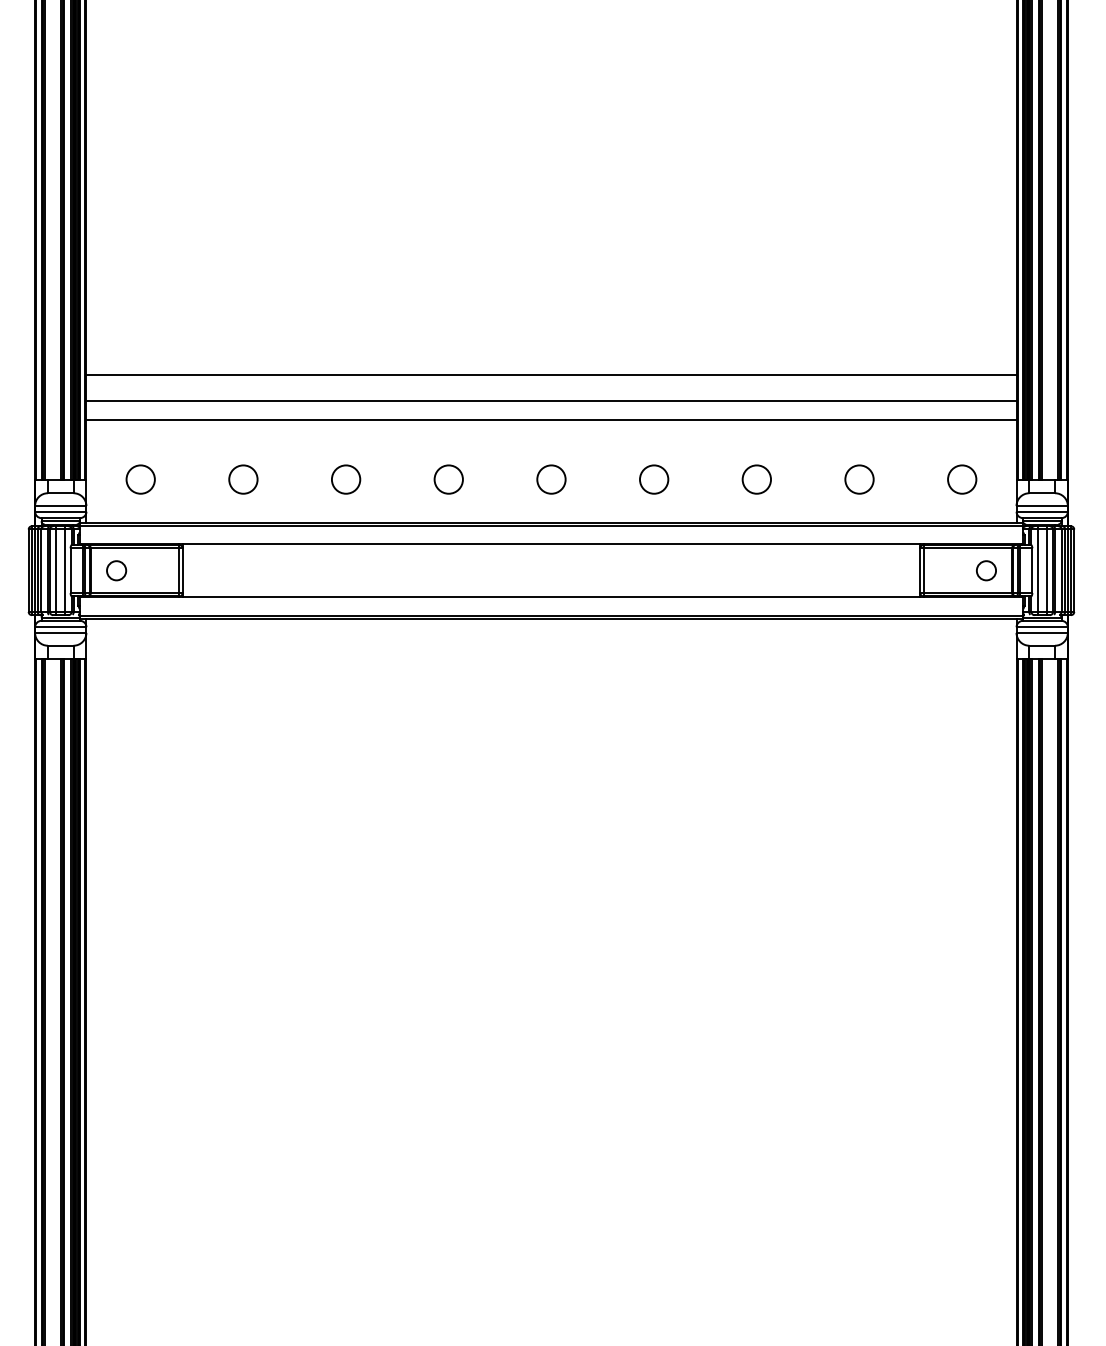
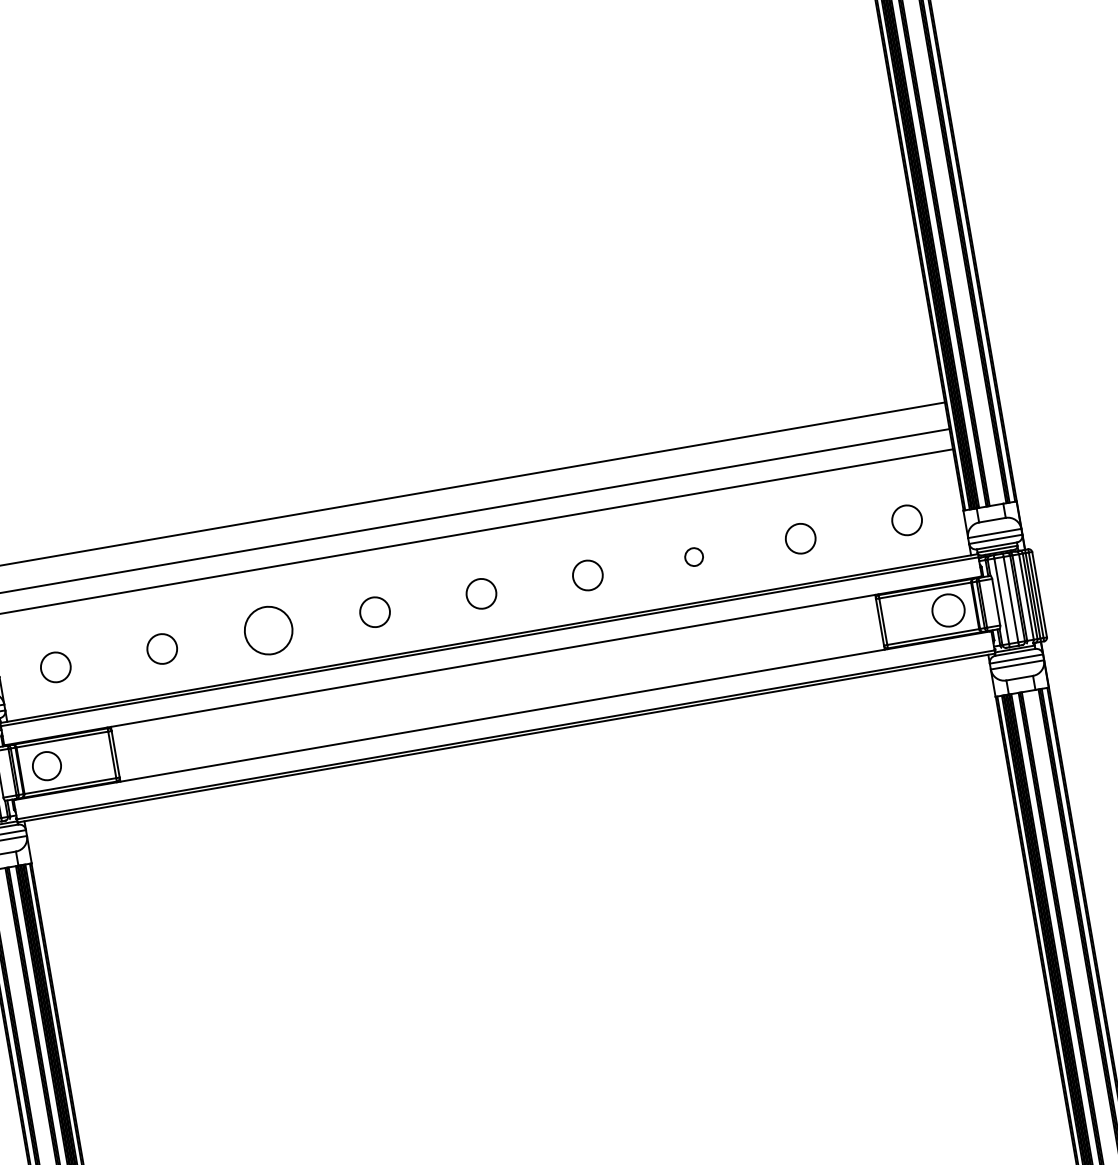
circle: (345, 479) -> (268, 630), size x1.6
circle: (756, 479) -> (693, 557), size x0.6
circle: (116, 570) -> (47, 765), size x1.4
circle: (986, 570) -> (948, 610), size x1.6

